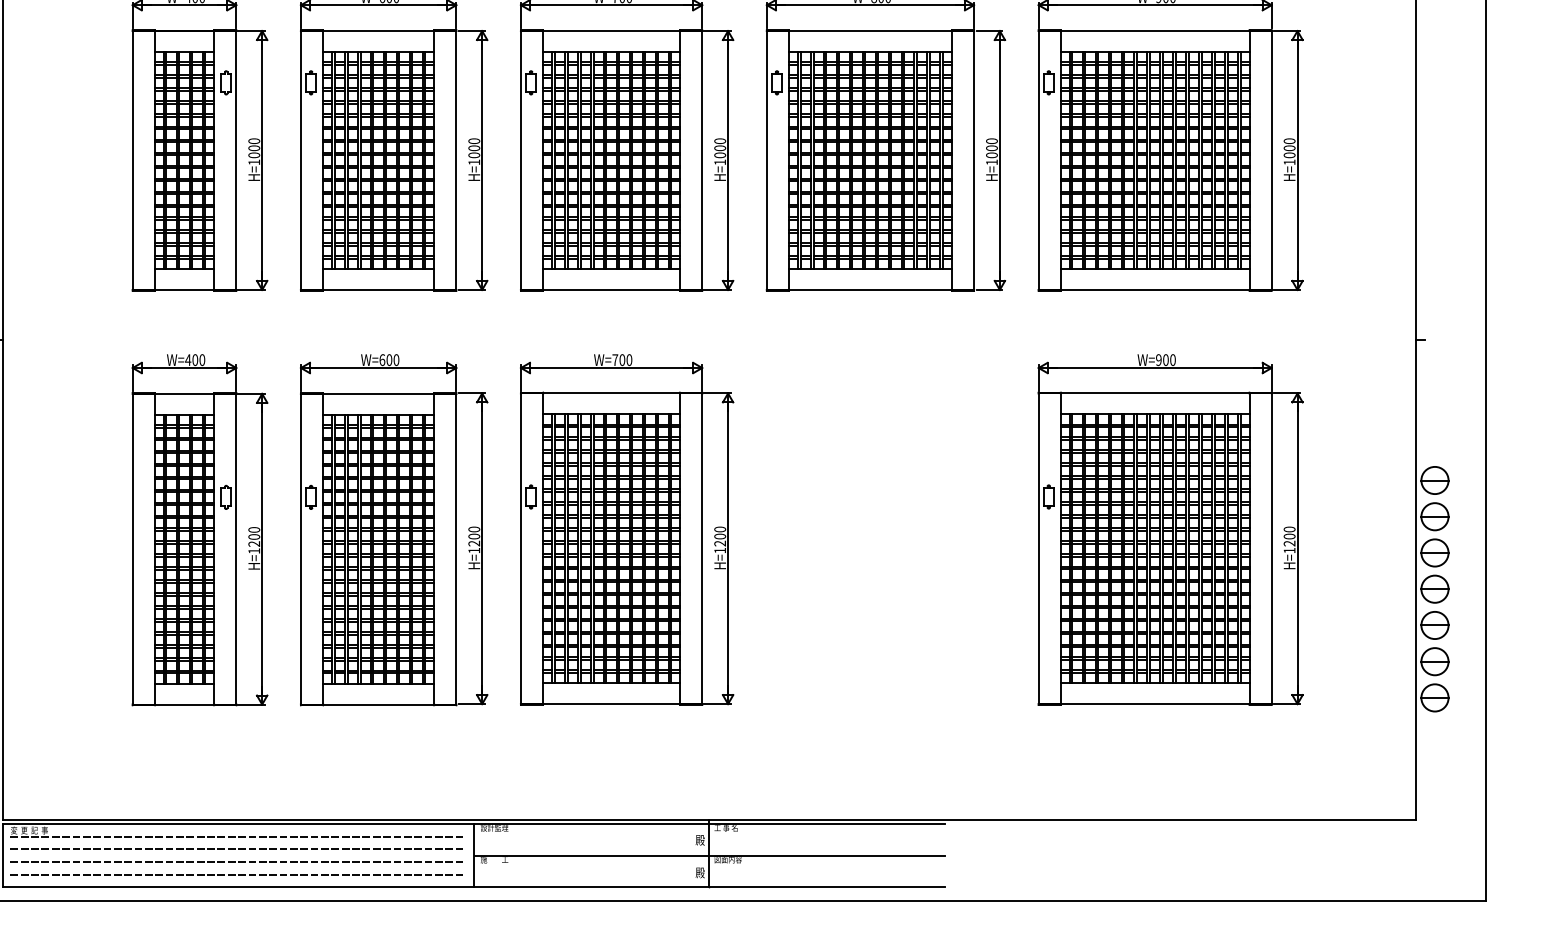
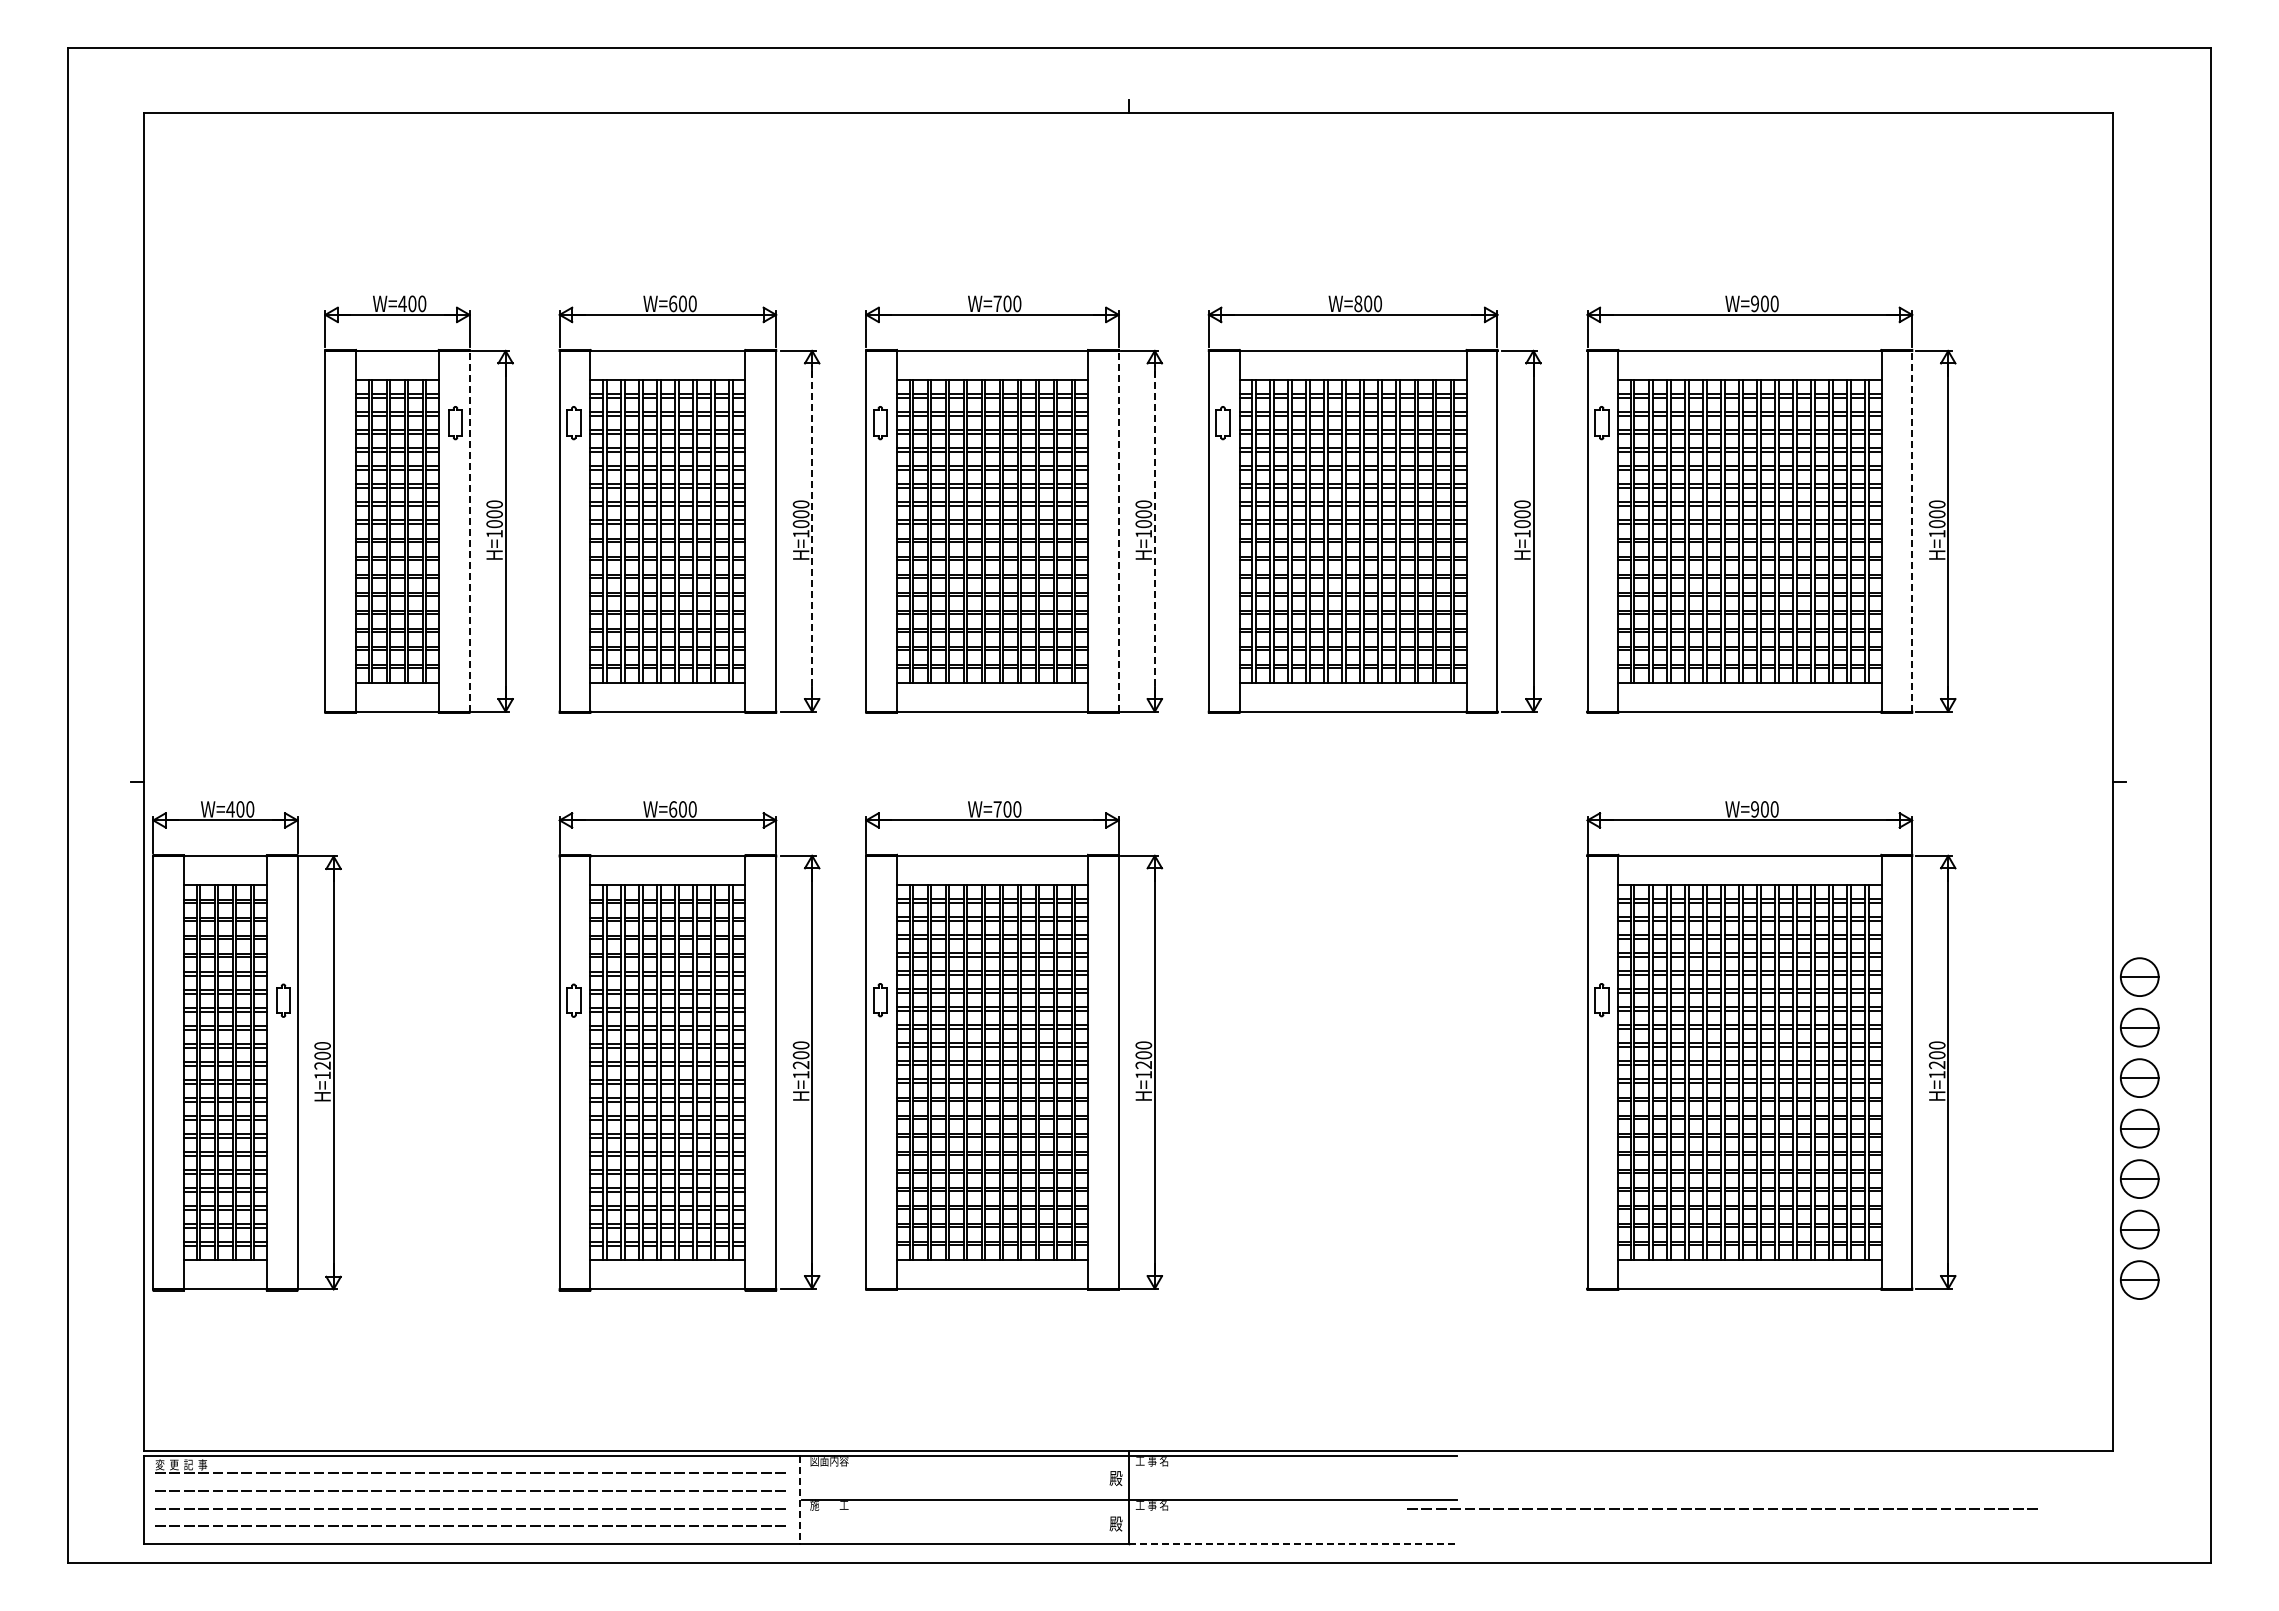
line: (236, 159) -> (469, 530), solid -> dashed
line: (702, 159) -> (1118, 530), solid -> dashed
line: (1271, 159) -> (1912, 530), solid -> dashed
line: (482, 160) -> (812, 531), solid -> dashed
line: (727, 160) -> (1154, 531), solid -> dashed
part: (199, 530) -> (246, 1046), moved
text: (494, 828) -> (829, 1461), 設計監理 -> 図面内容
line: (473, 856) -> (800, 1500), solid -> dashed
text: (727, 859) -> (1154, 1505), 図面内容 -> 工 事 名
line: (1134, 861) -> (1720, 1508), added
line: (827, 886) -> (1293, 1543), solid -> dashed

